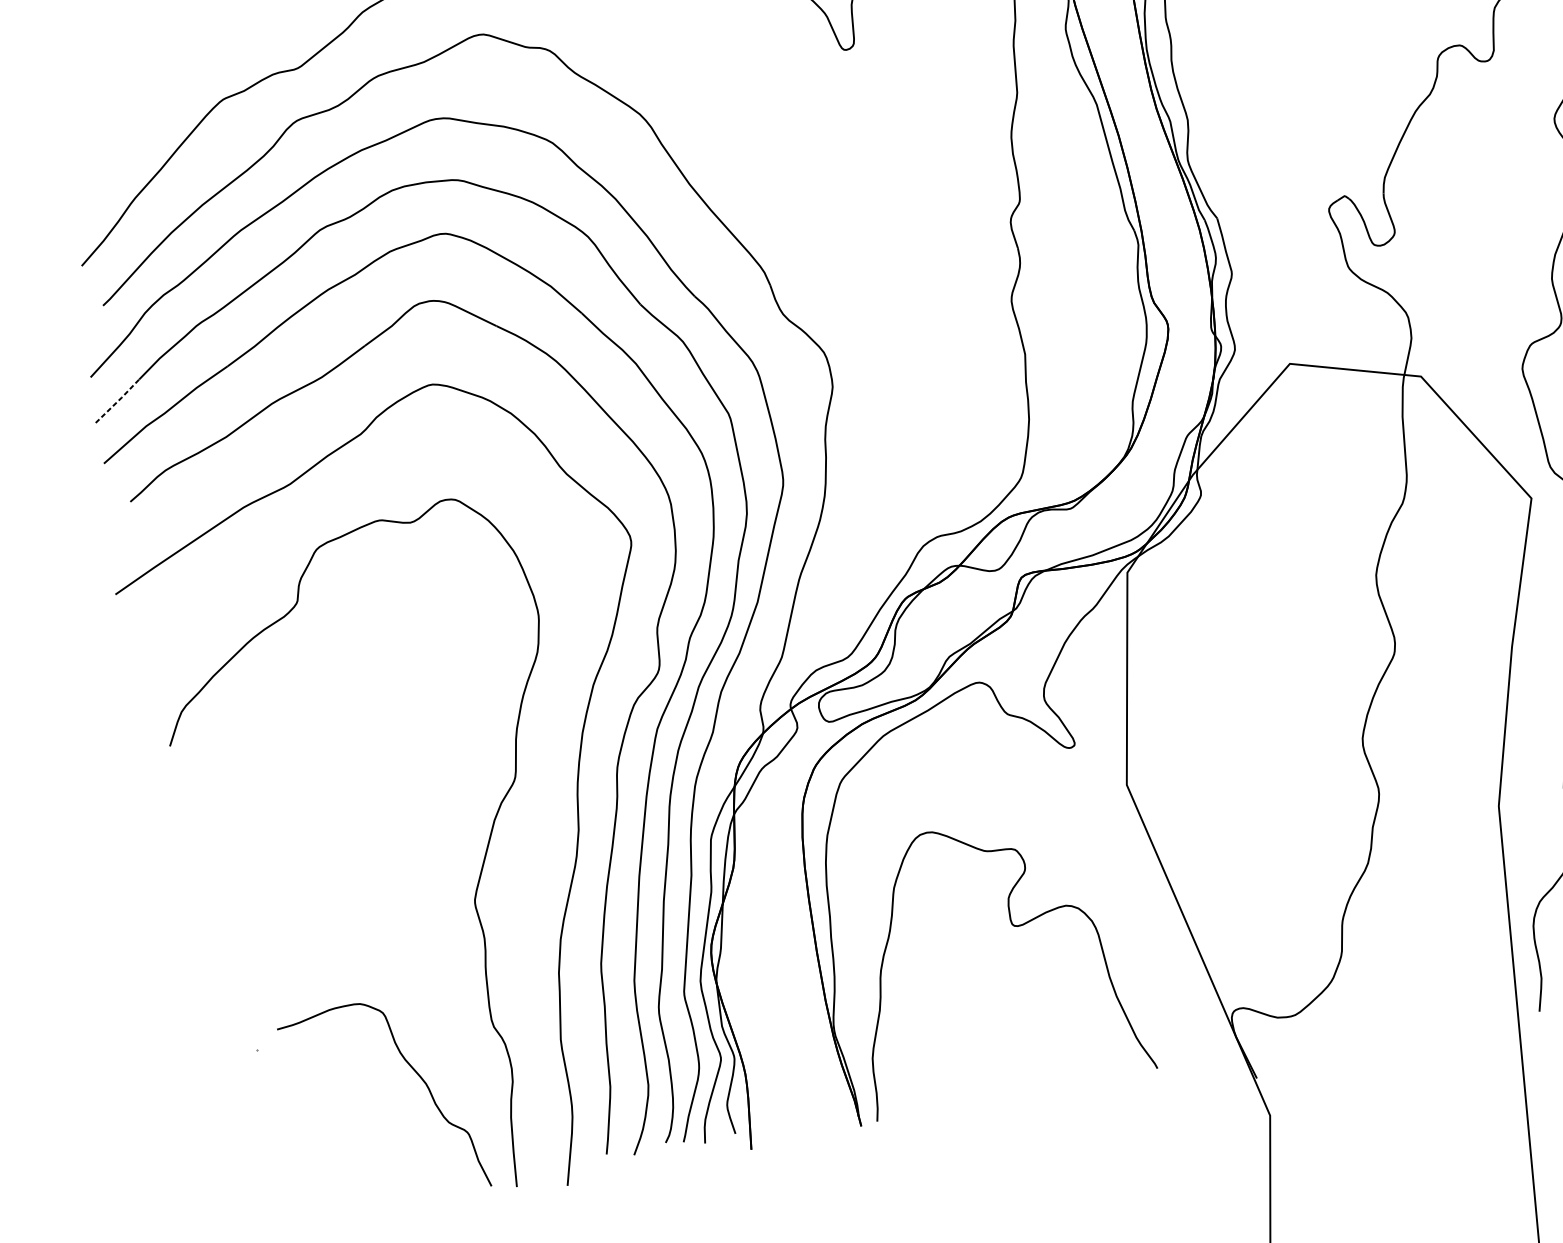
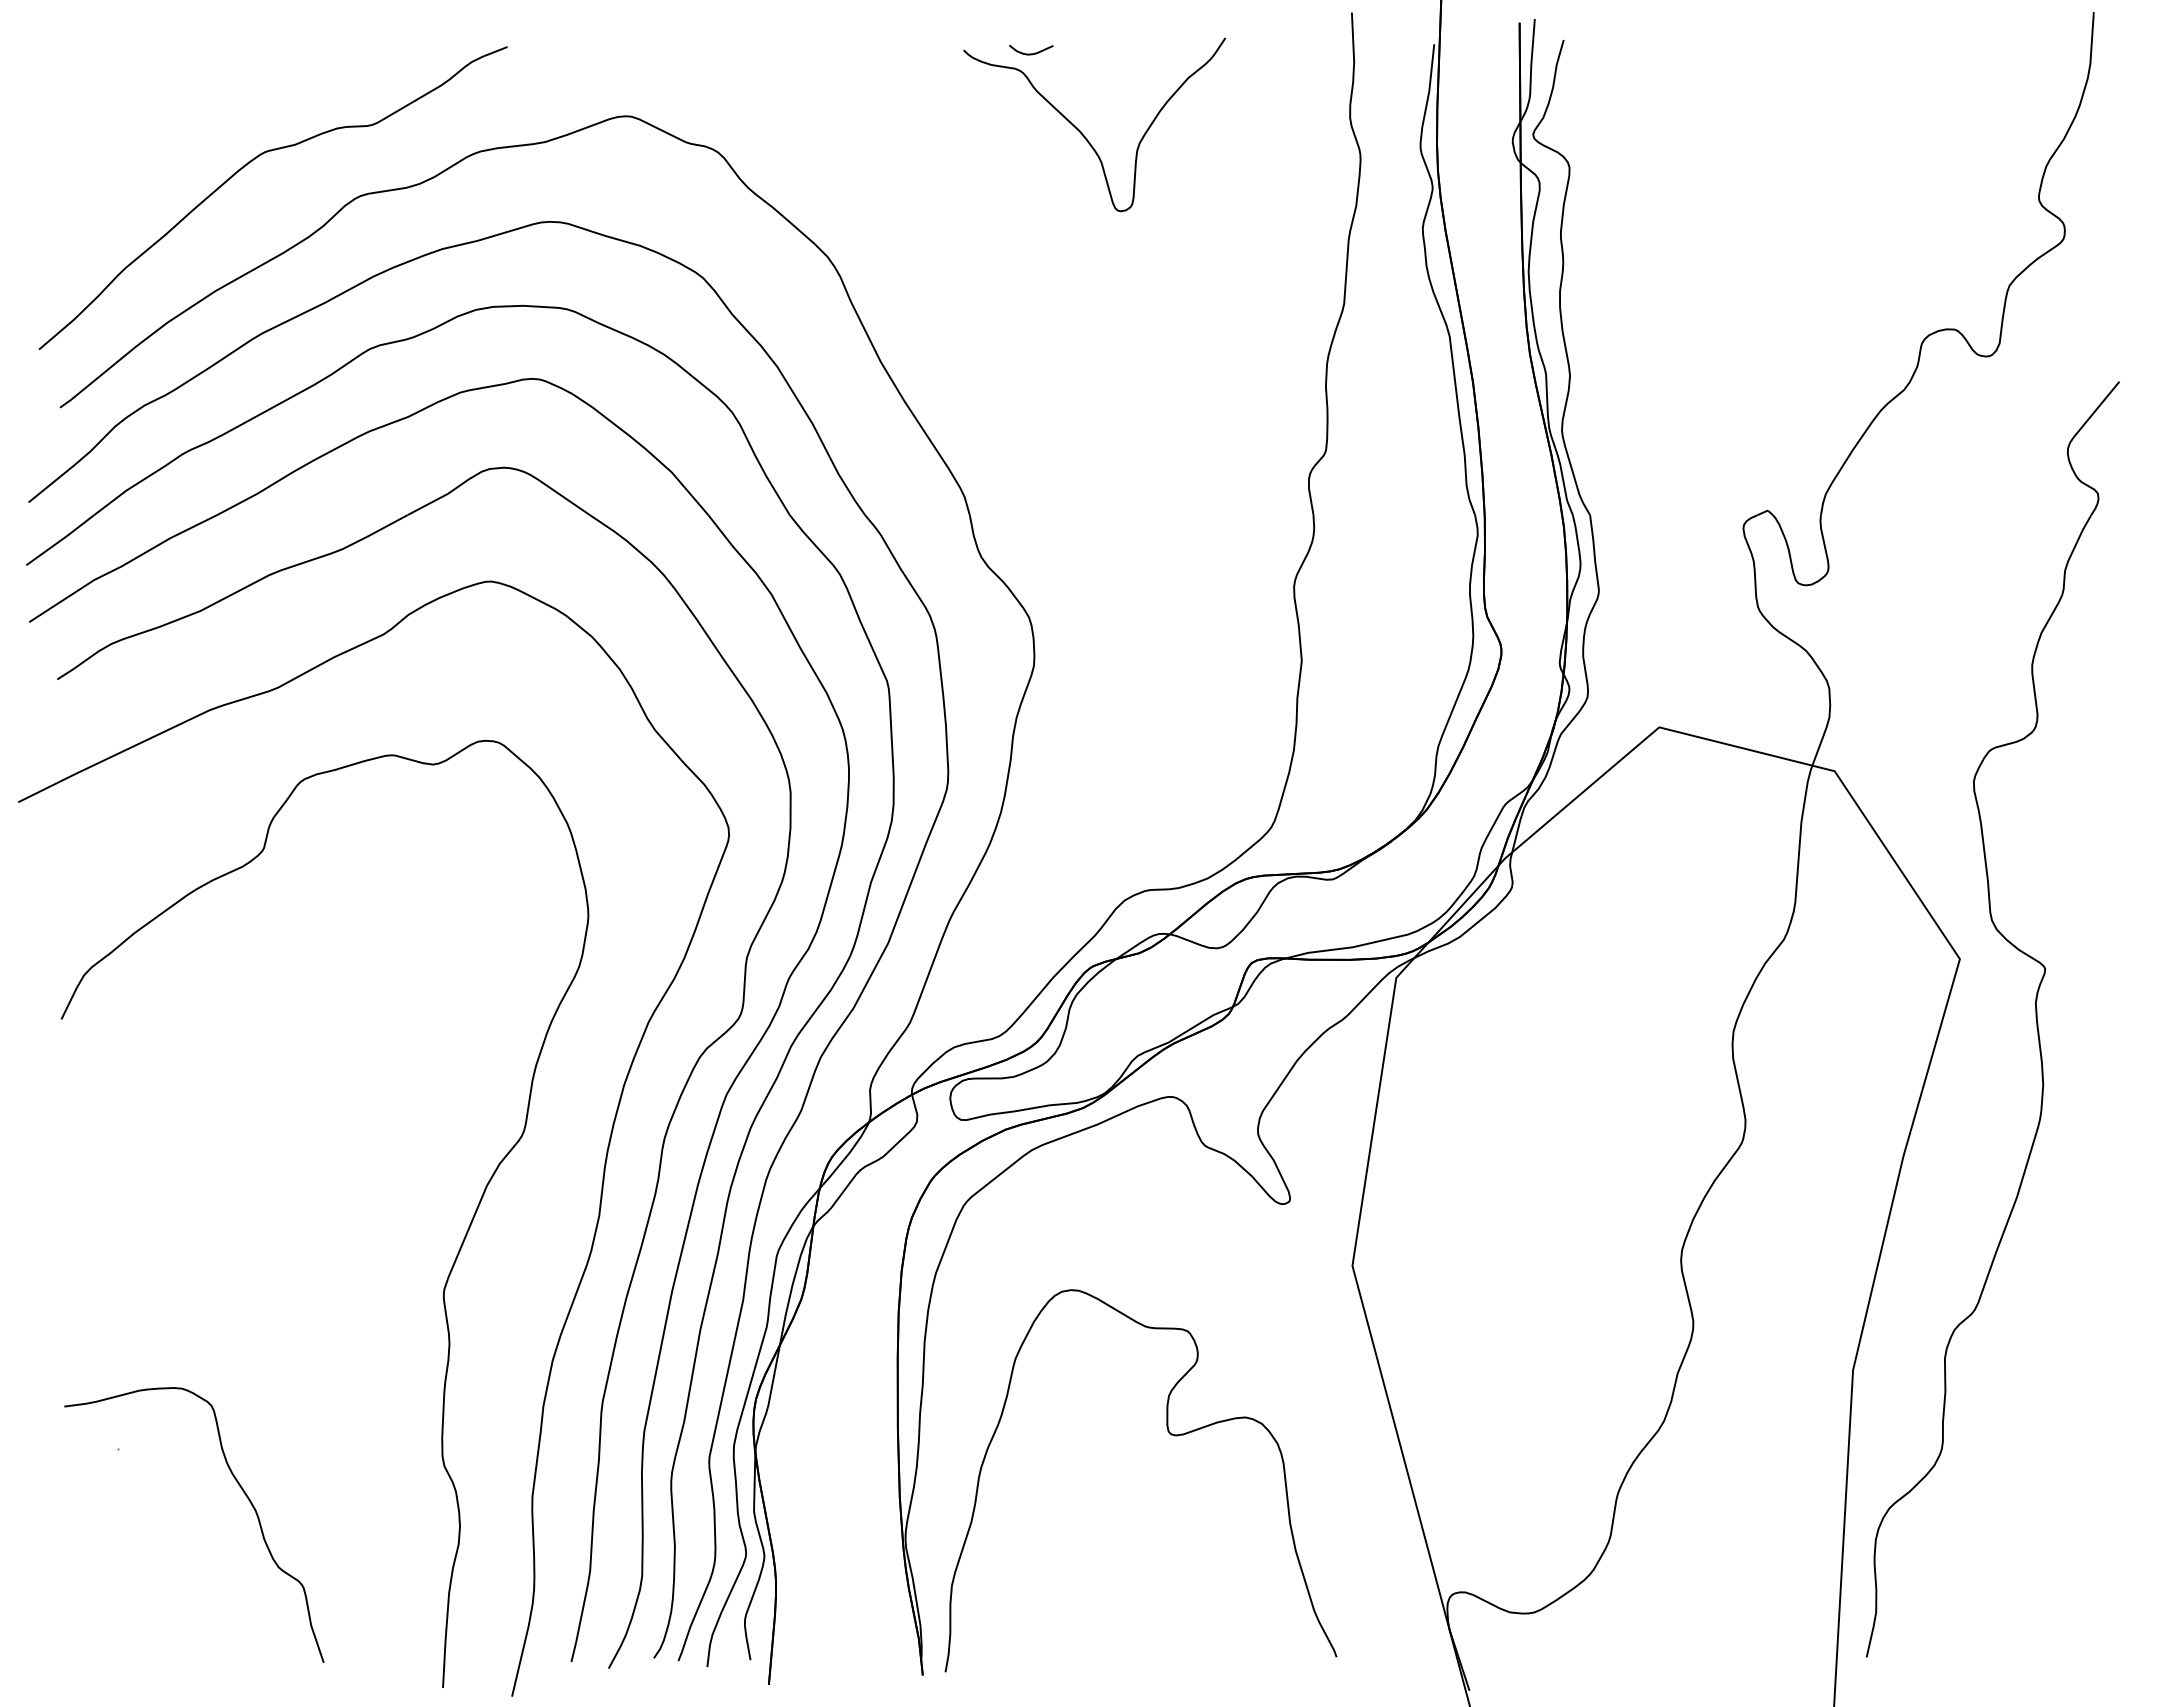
line: (118, 401) -> (61, 540), dashed -> solid
curve: (414, 1071) -> (242, 1491), moved

